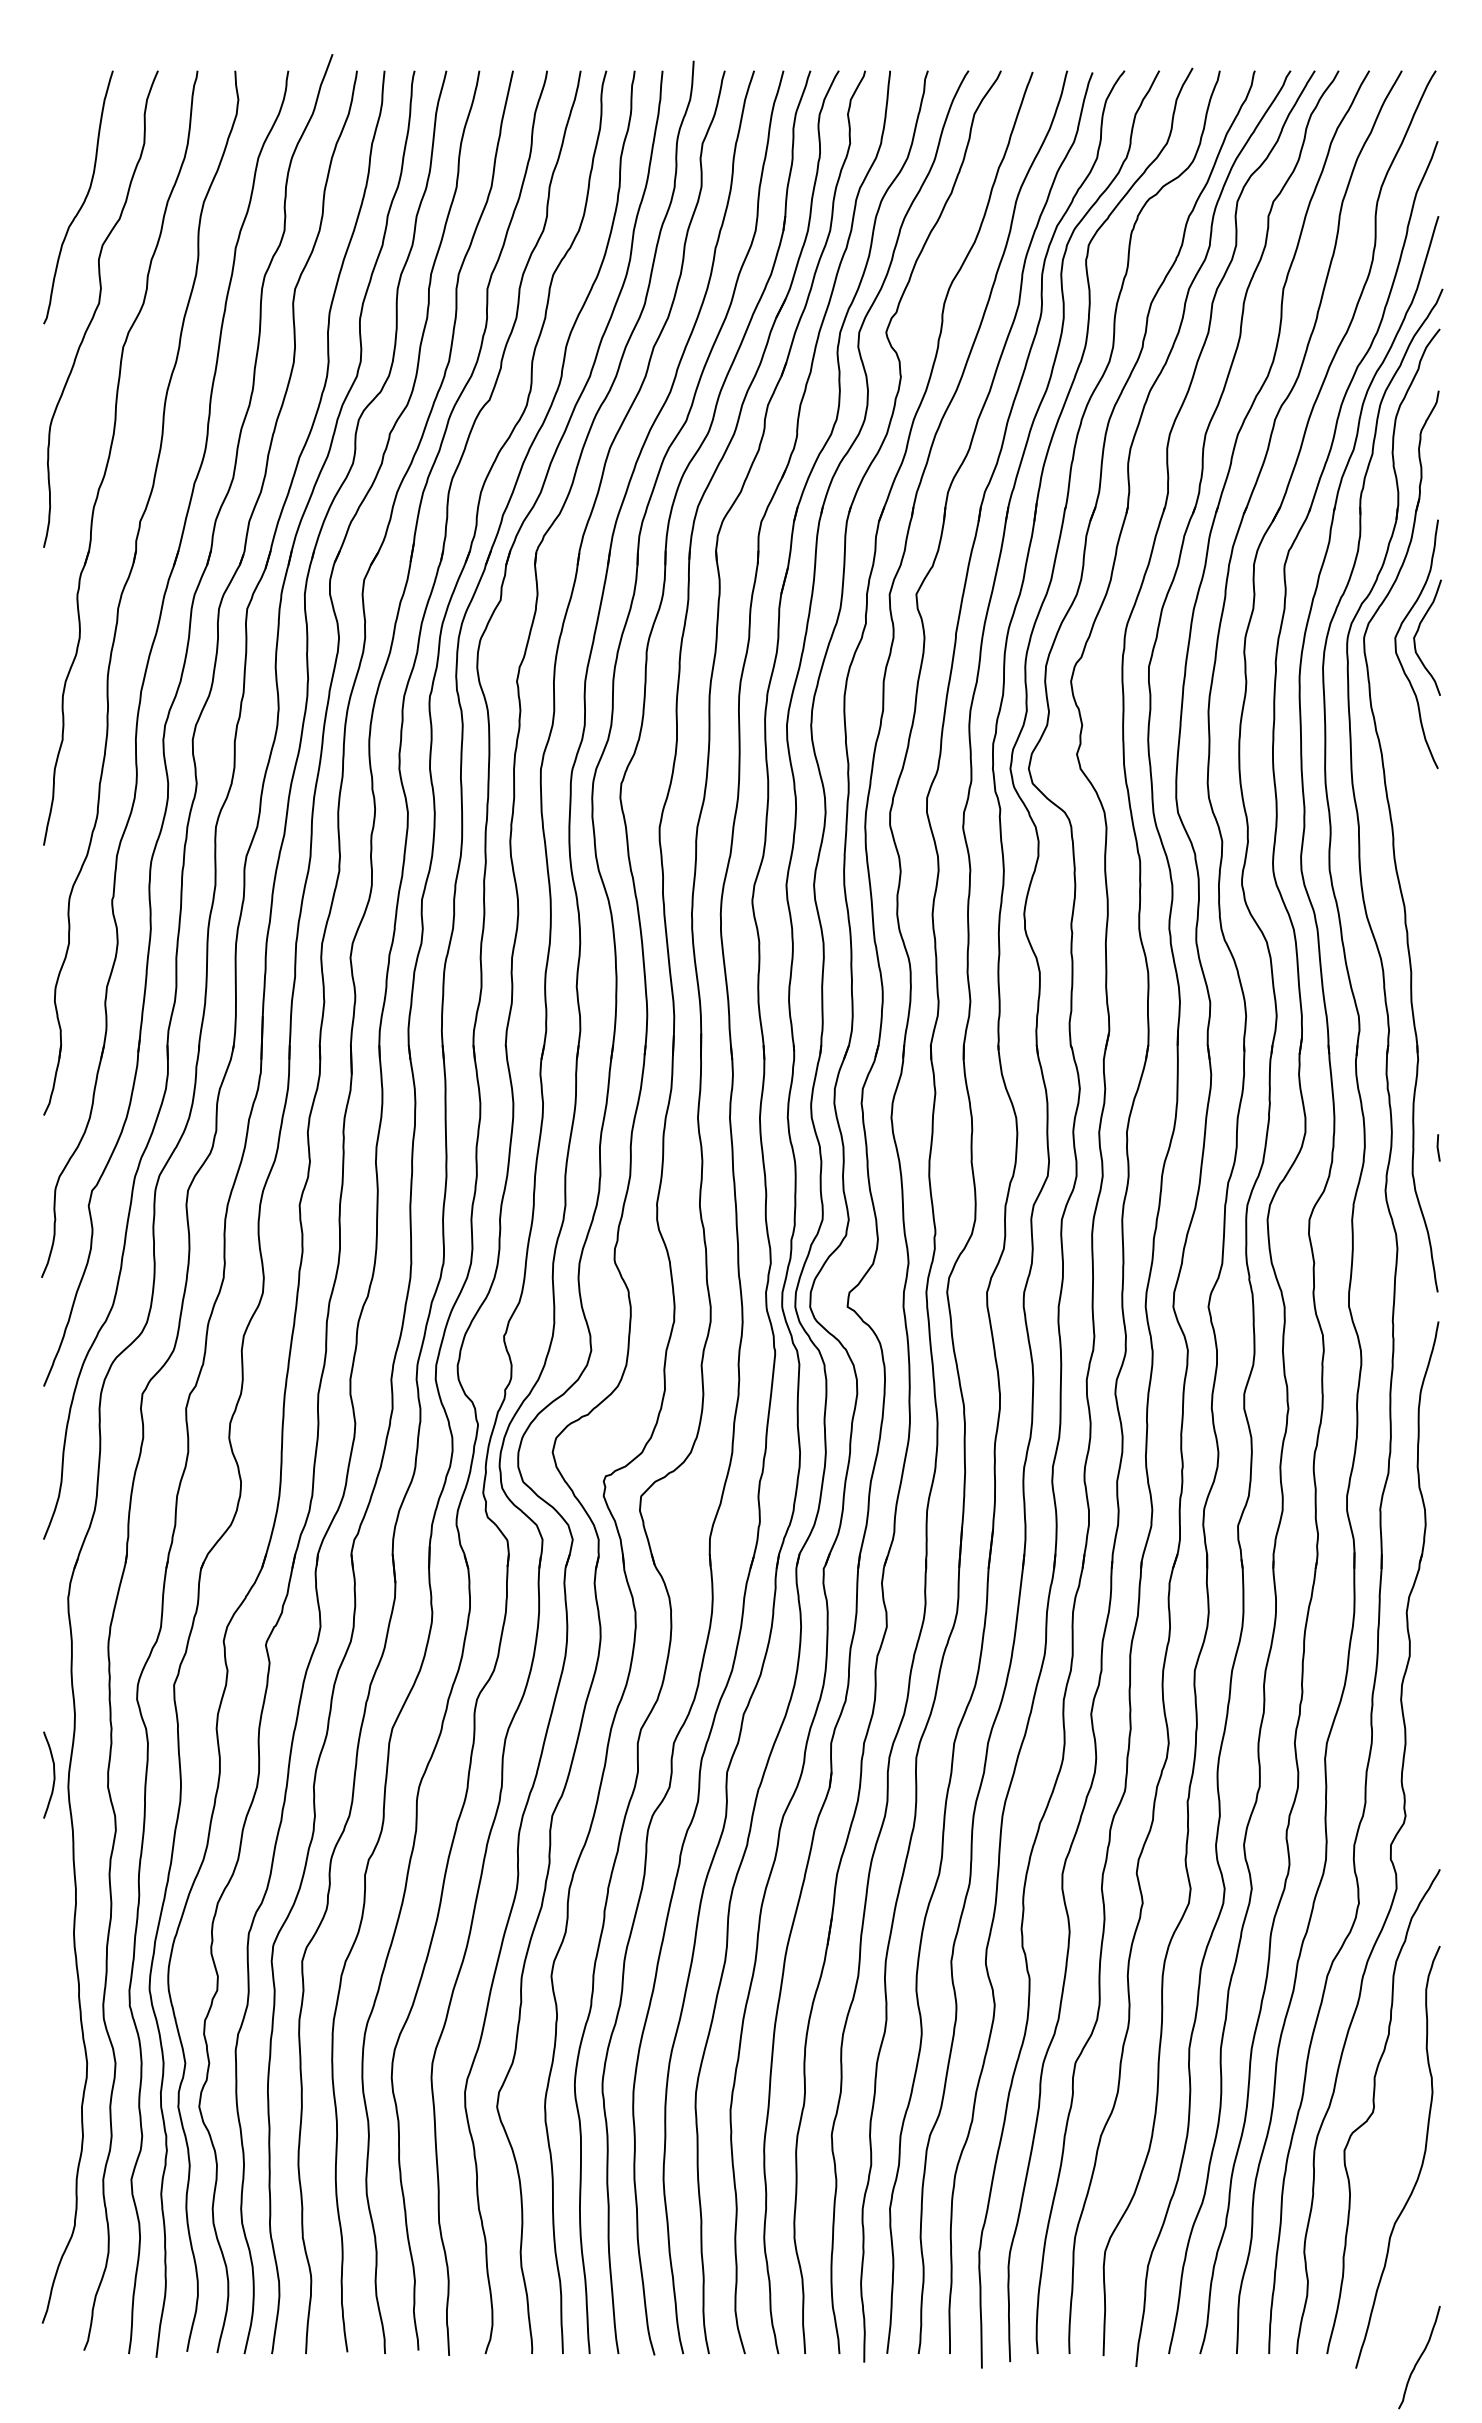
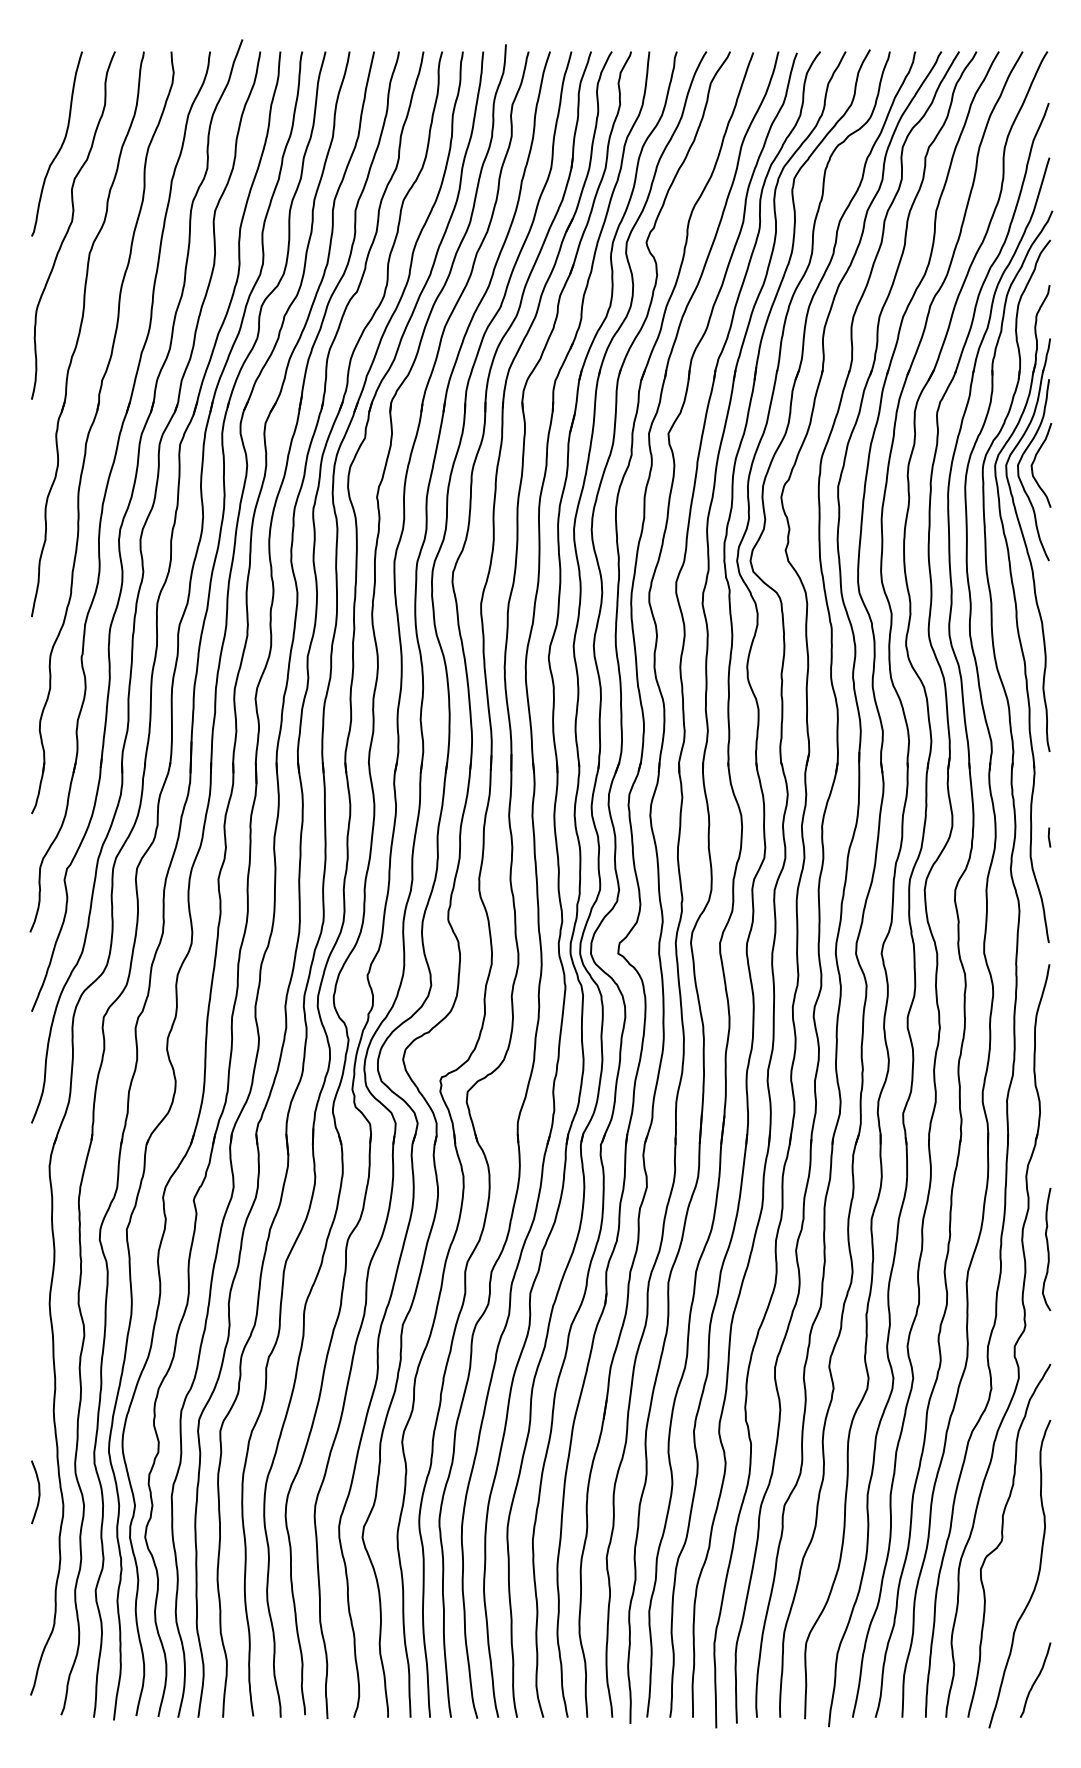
part: (1409, 747) -> (1028, 545), added
curve: (1435, 1712) -> (1047, 1249), added
curve: (53, 1774) -> (38, 1491), moved
curve: (1419, 2357) -> (1035, 1680), moved

